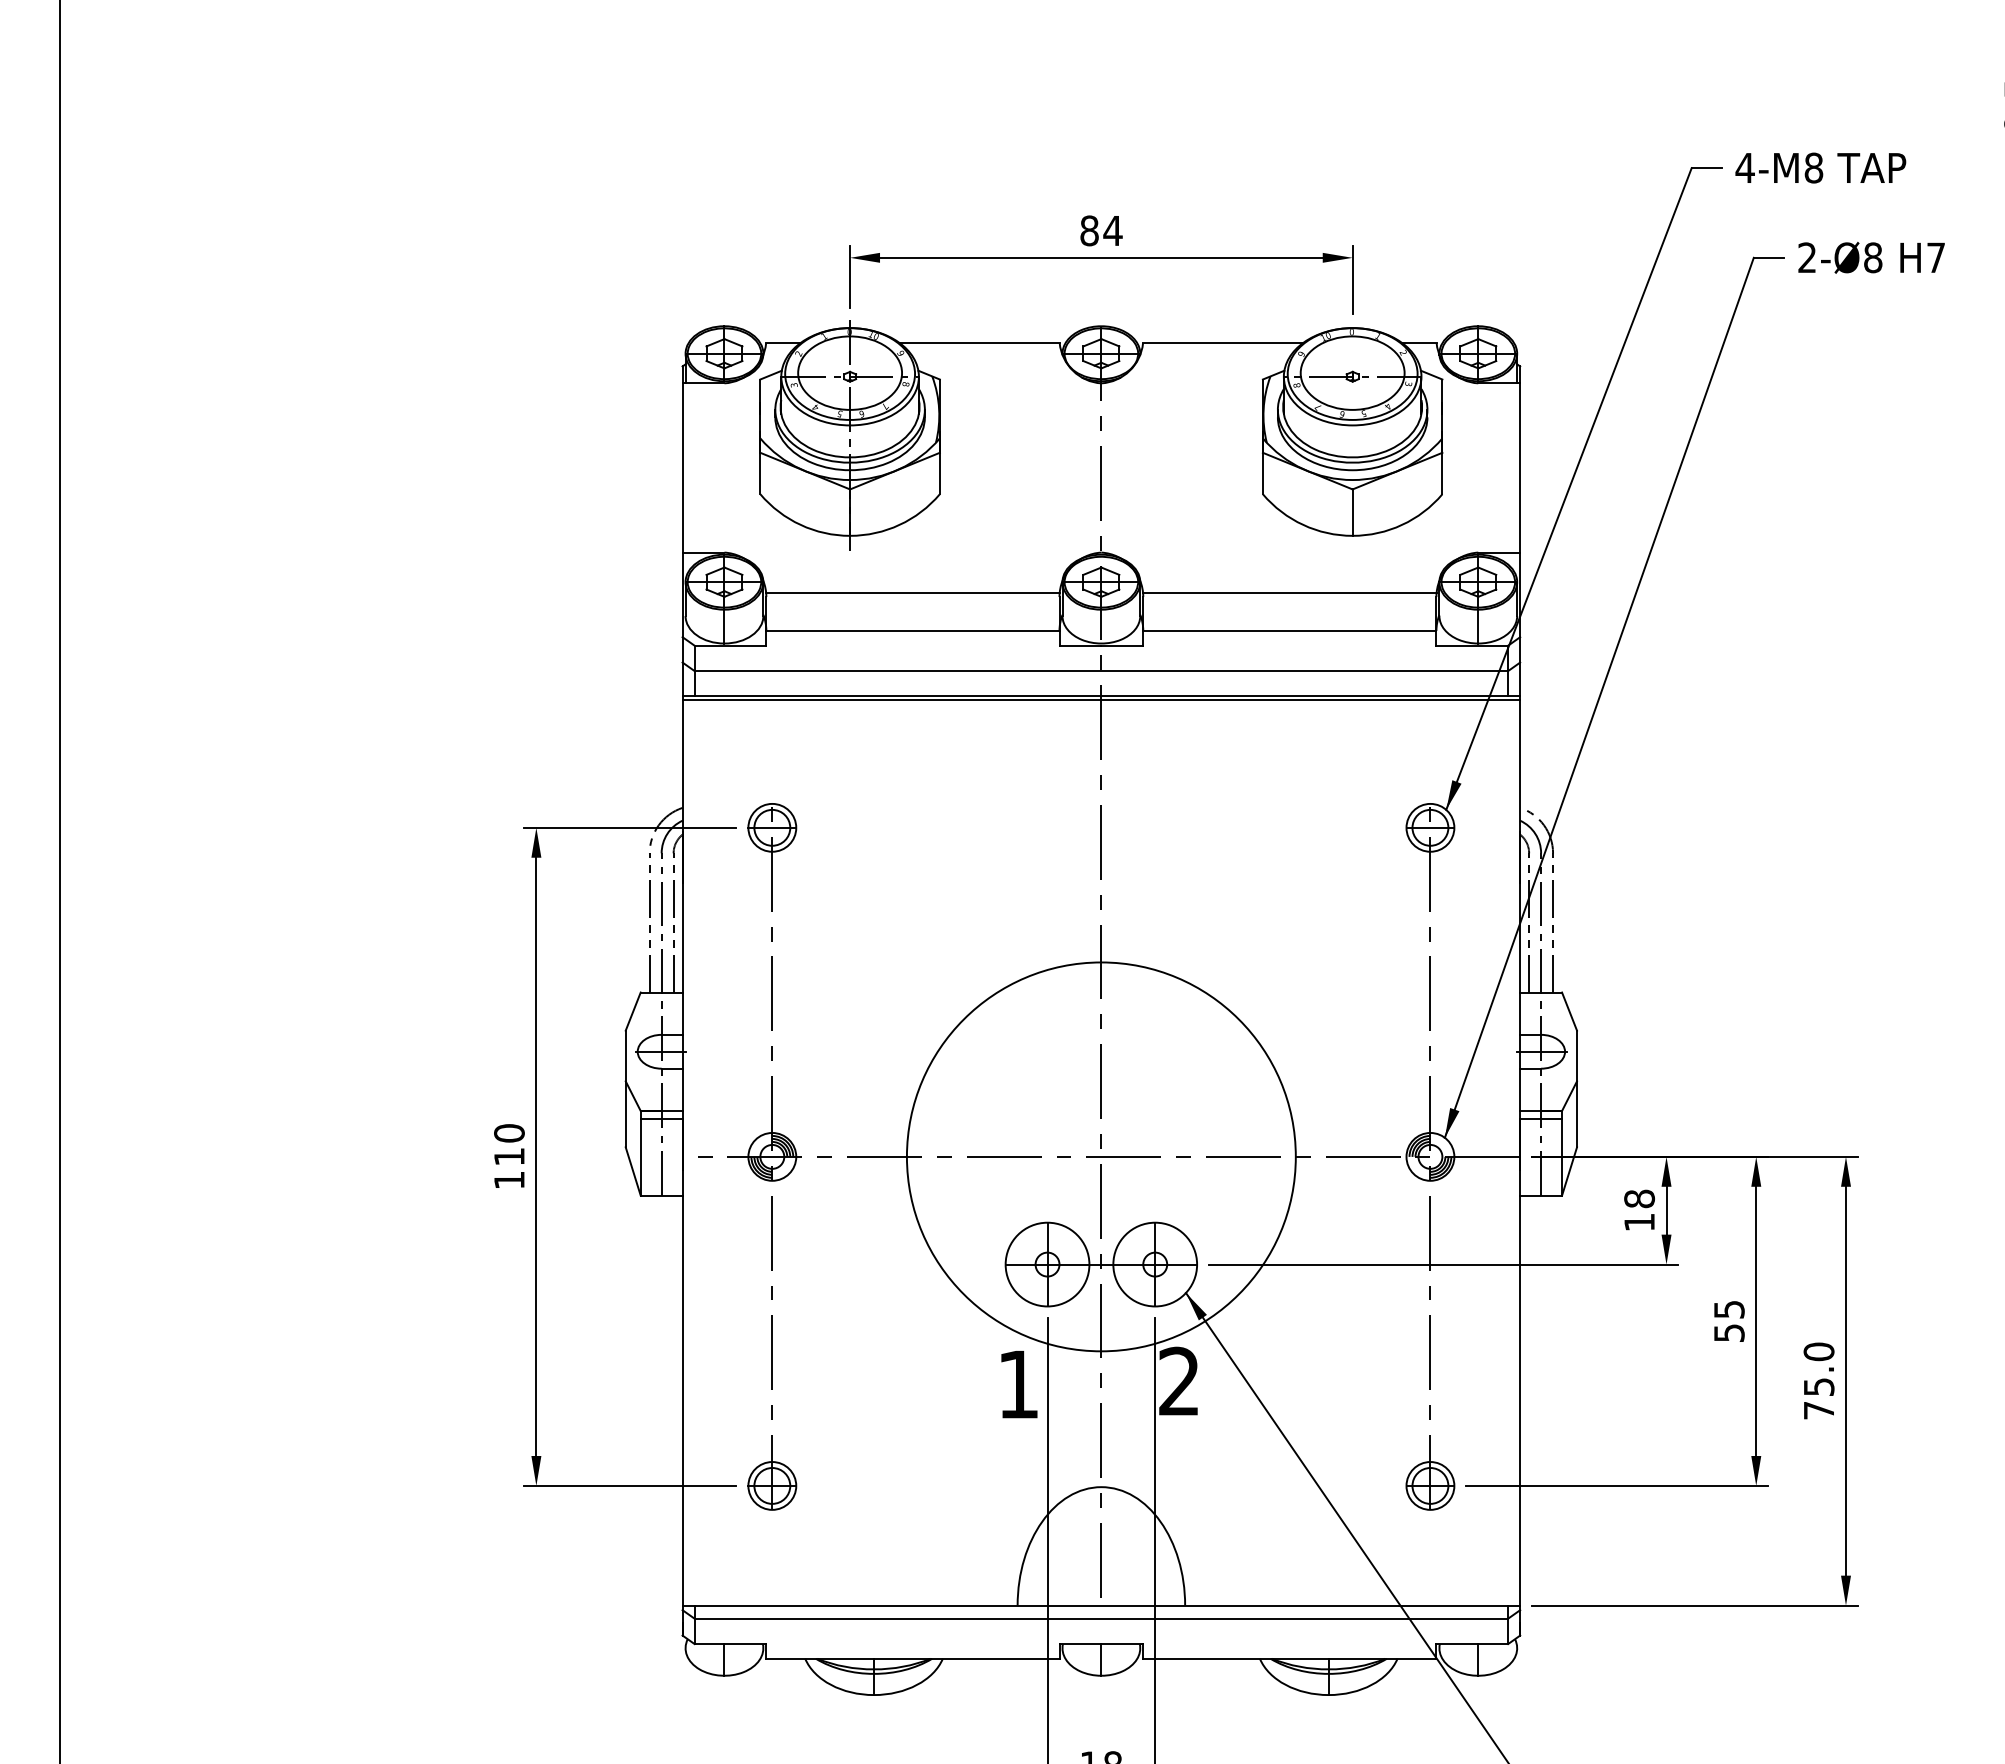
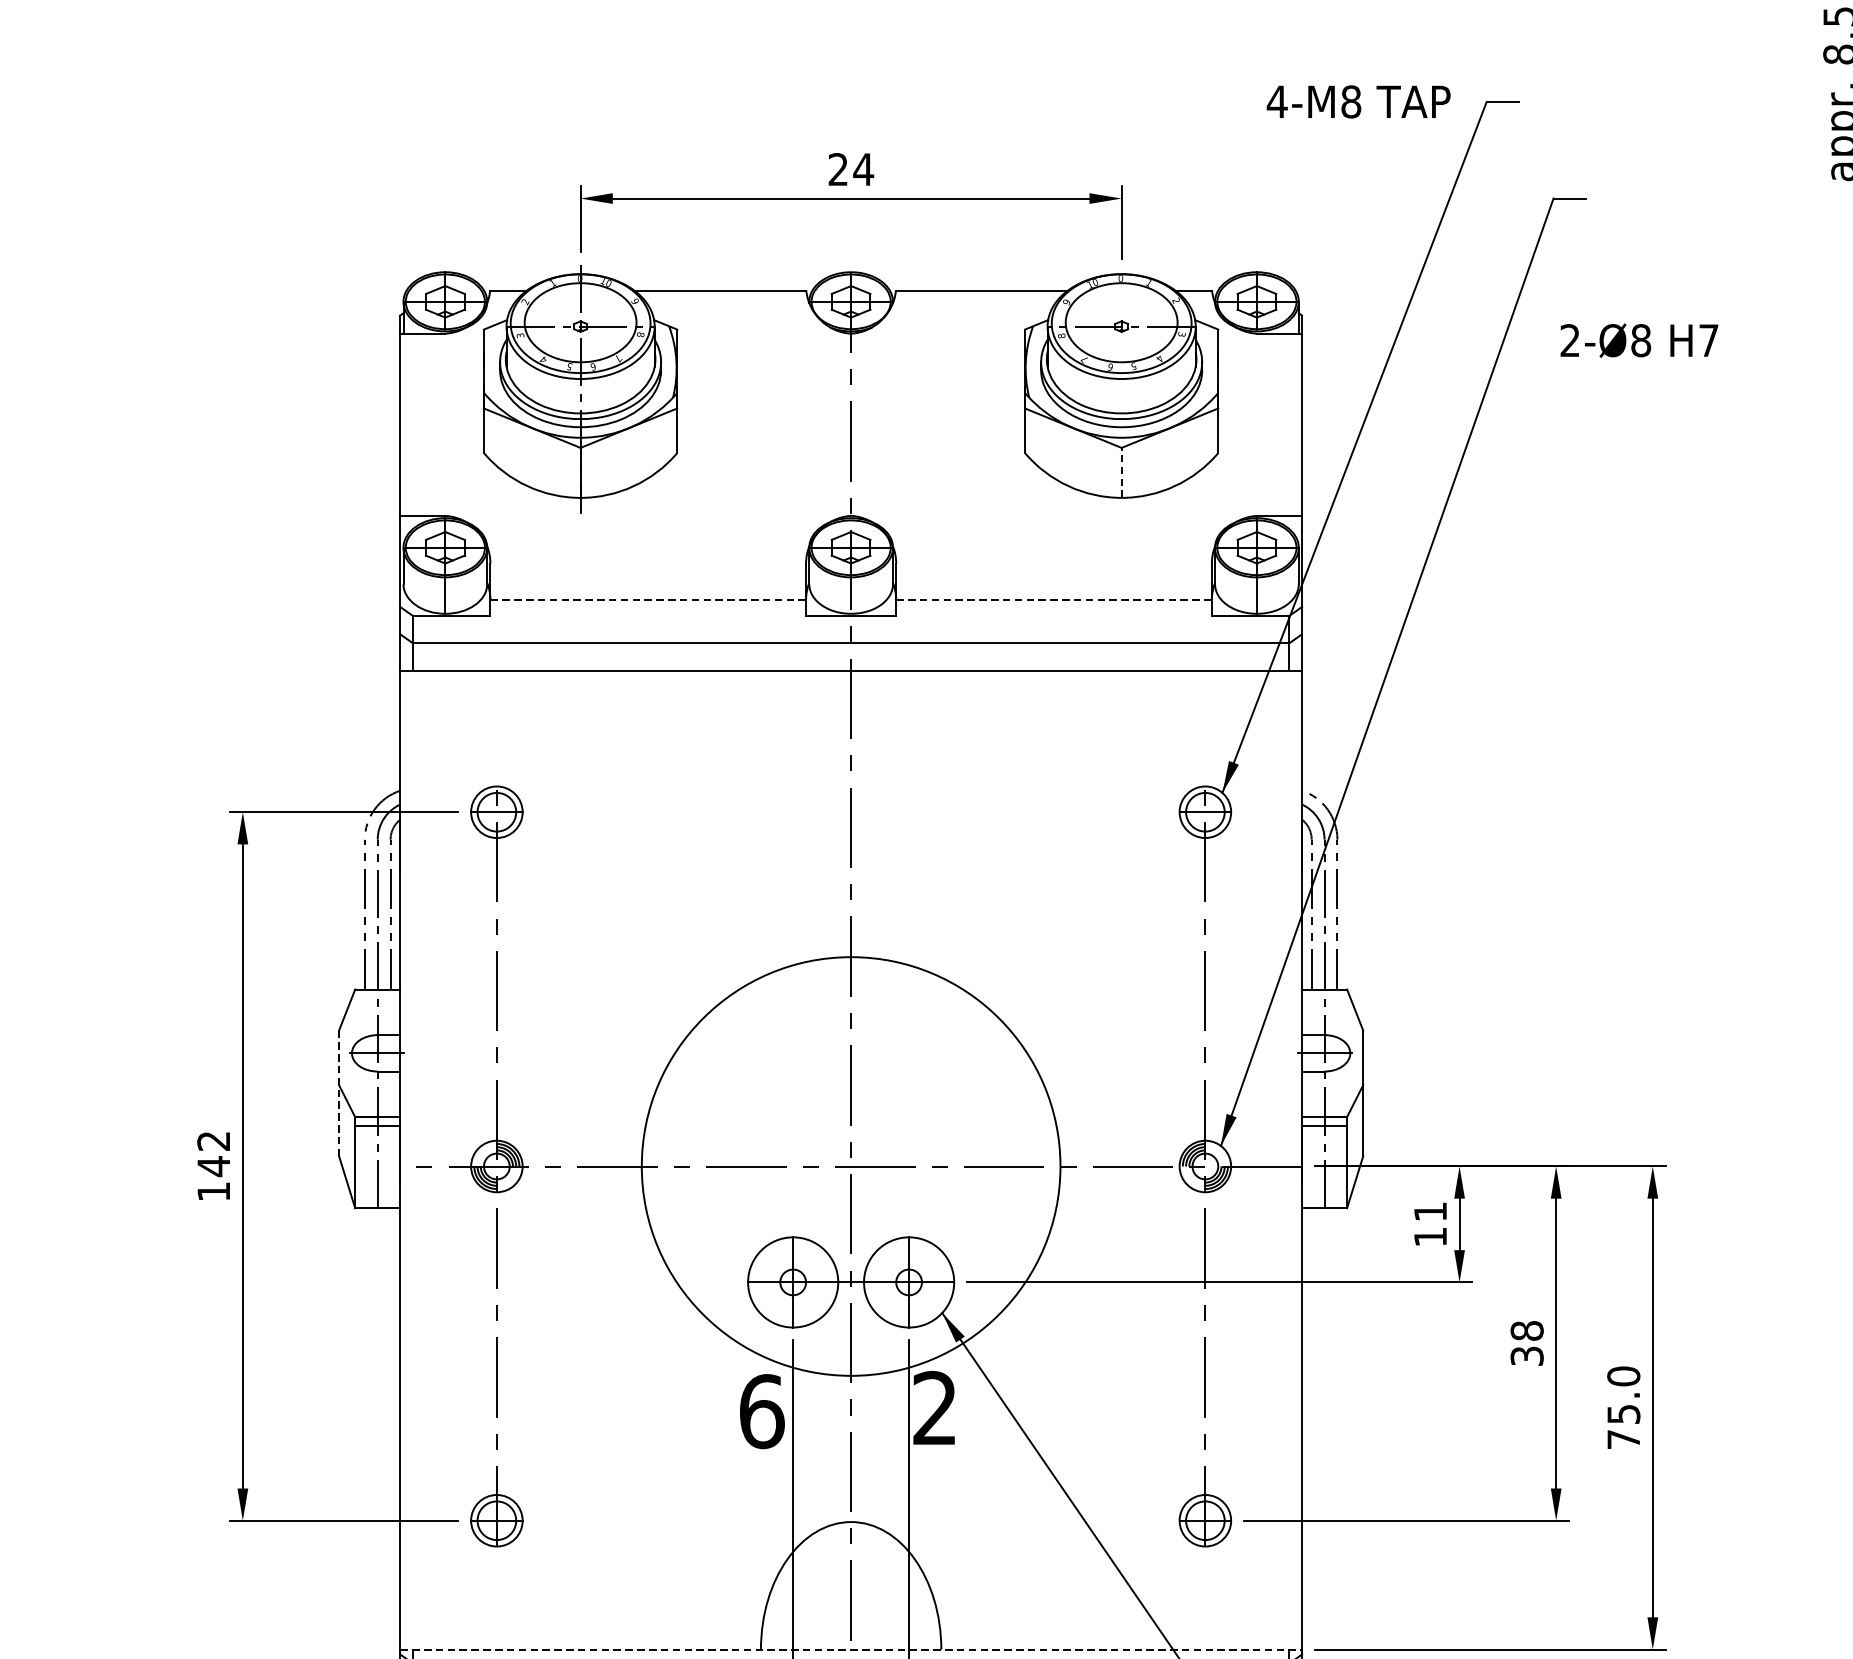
text: (1820, 167) -> (1358, 101), moved
text: (1089, 230) -> (838, 169), 84 -> 24
text: (1871, 257) -> (1639, 340), moved
line: (1352, 512) -> (1121, 472), solid -> dashed
line: (912, 592) -> (647, 558), removed
line: (1289, 592) -> (1053, 558), removed
line: (912, 630) -> (647, 599), solid -> dashed
line: (1289, 630) -> (1053, 599), solid -> dashed
line: (1101, 700) -> (851, 675), removed
line: (625, 1088) -> (338, 1092), solid -> dashed
text: (509, 1145) -> (213, 1154), 110 -> 142
text: (1639, 1198) -> (1430, 1211), 18 -> 11
text: (1728, 1320) -> (1526, 1342), 55 -> 38
text: (1018, 1384) -> (761, 1411), 1 -> 6
line: (1101, 1605) -> (851, 1649), solid -> dashed

